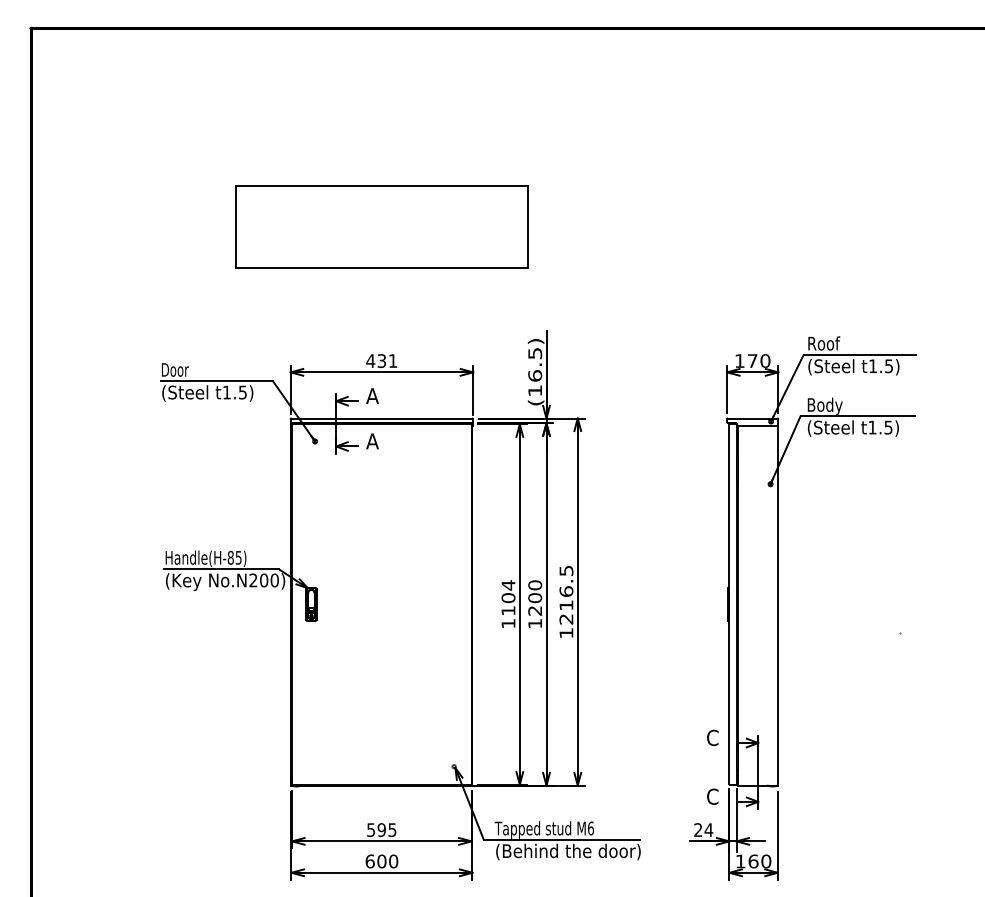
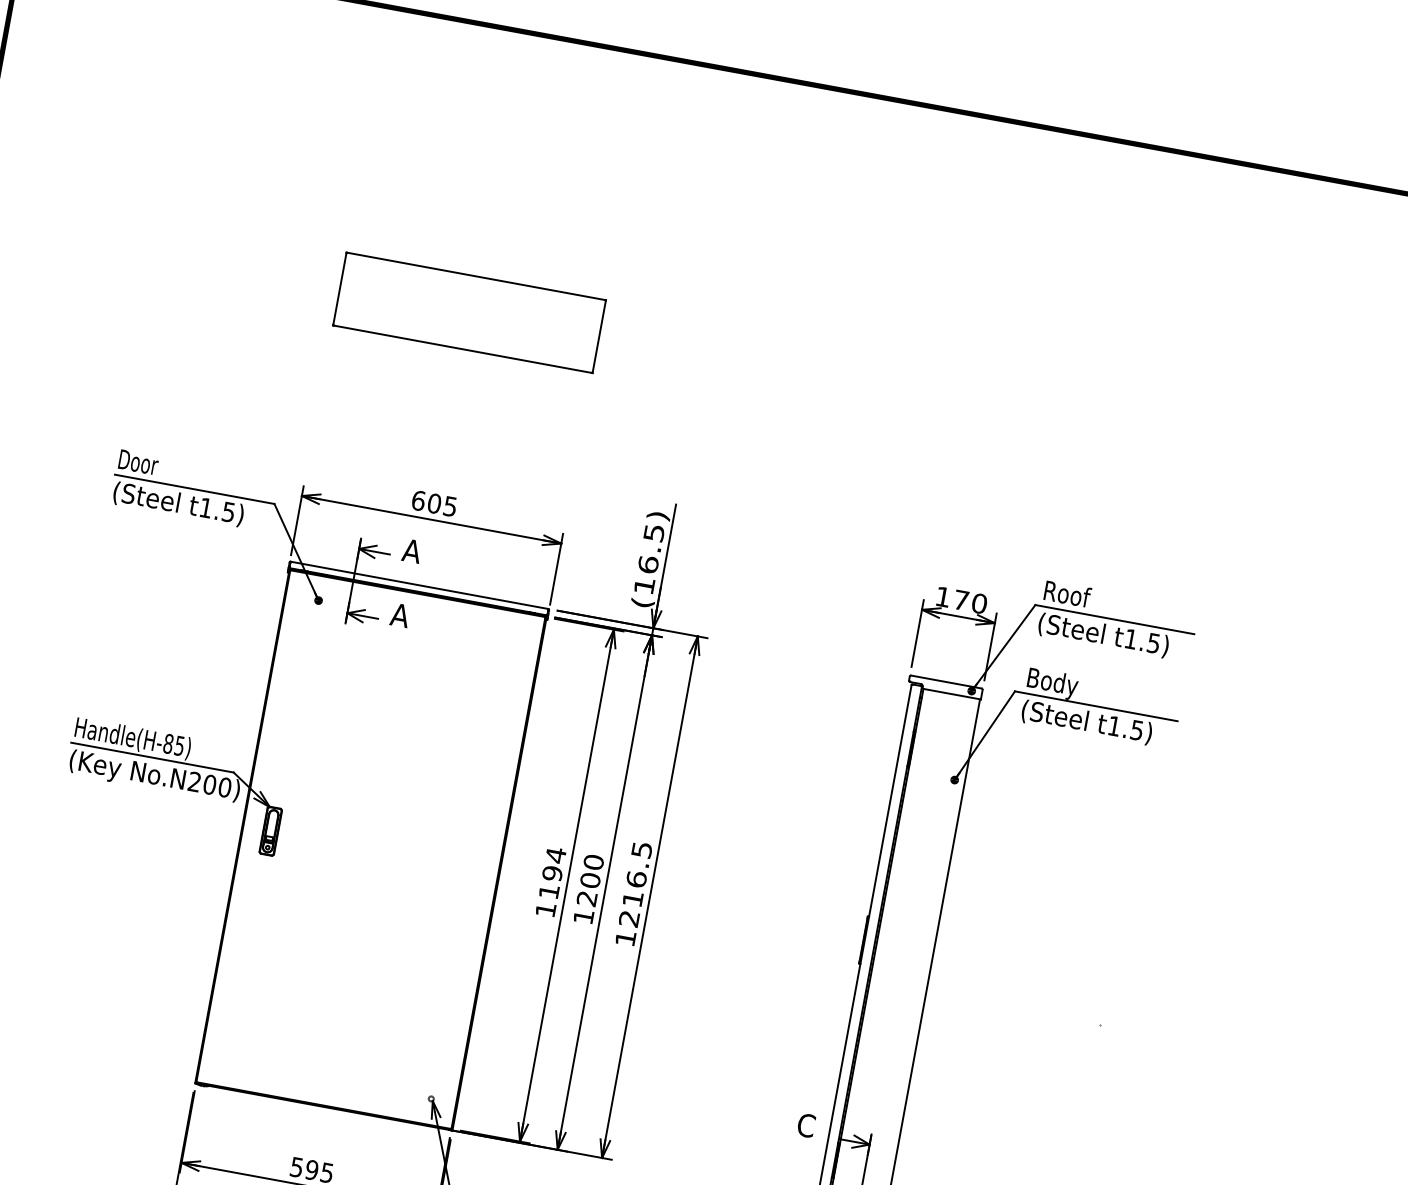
part: (381, 226) -> (468, 312), size x0.62
text: (381, 360) -> (434, 502), 431 -> 605
text: (508, 598) -> (552, 874), 1104 -> 1194

